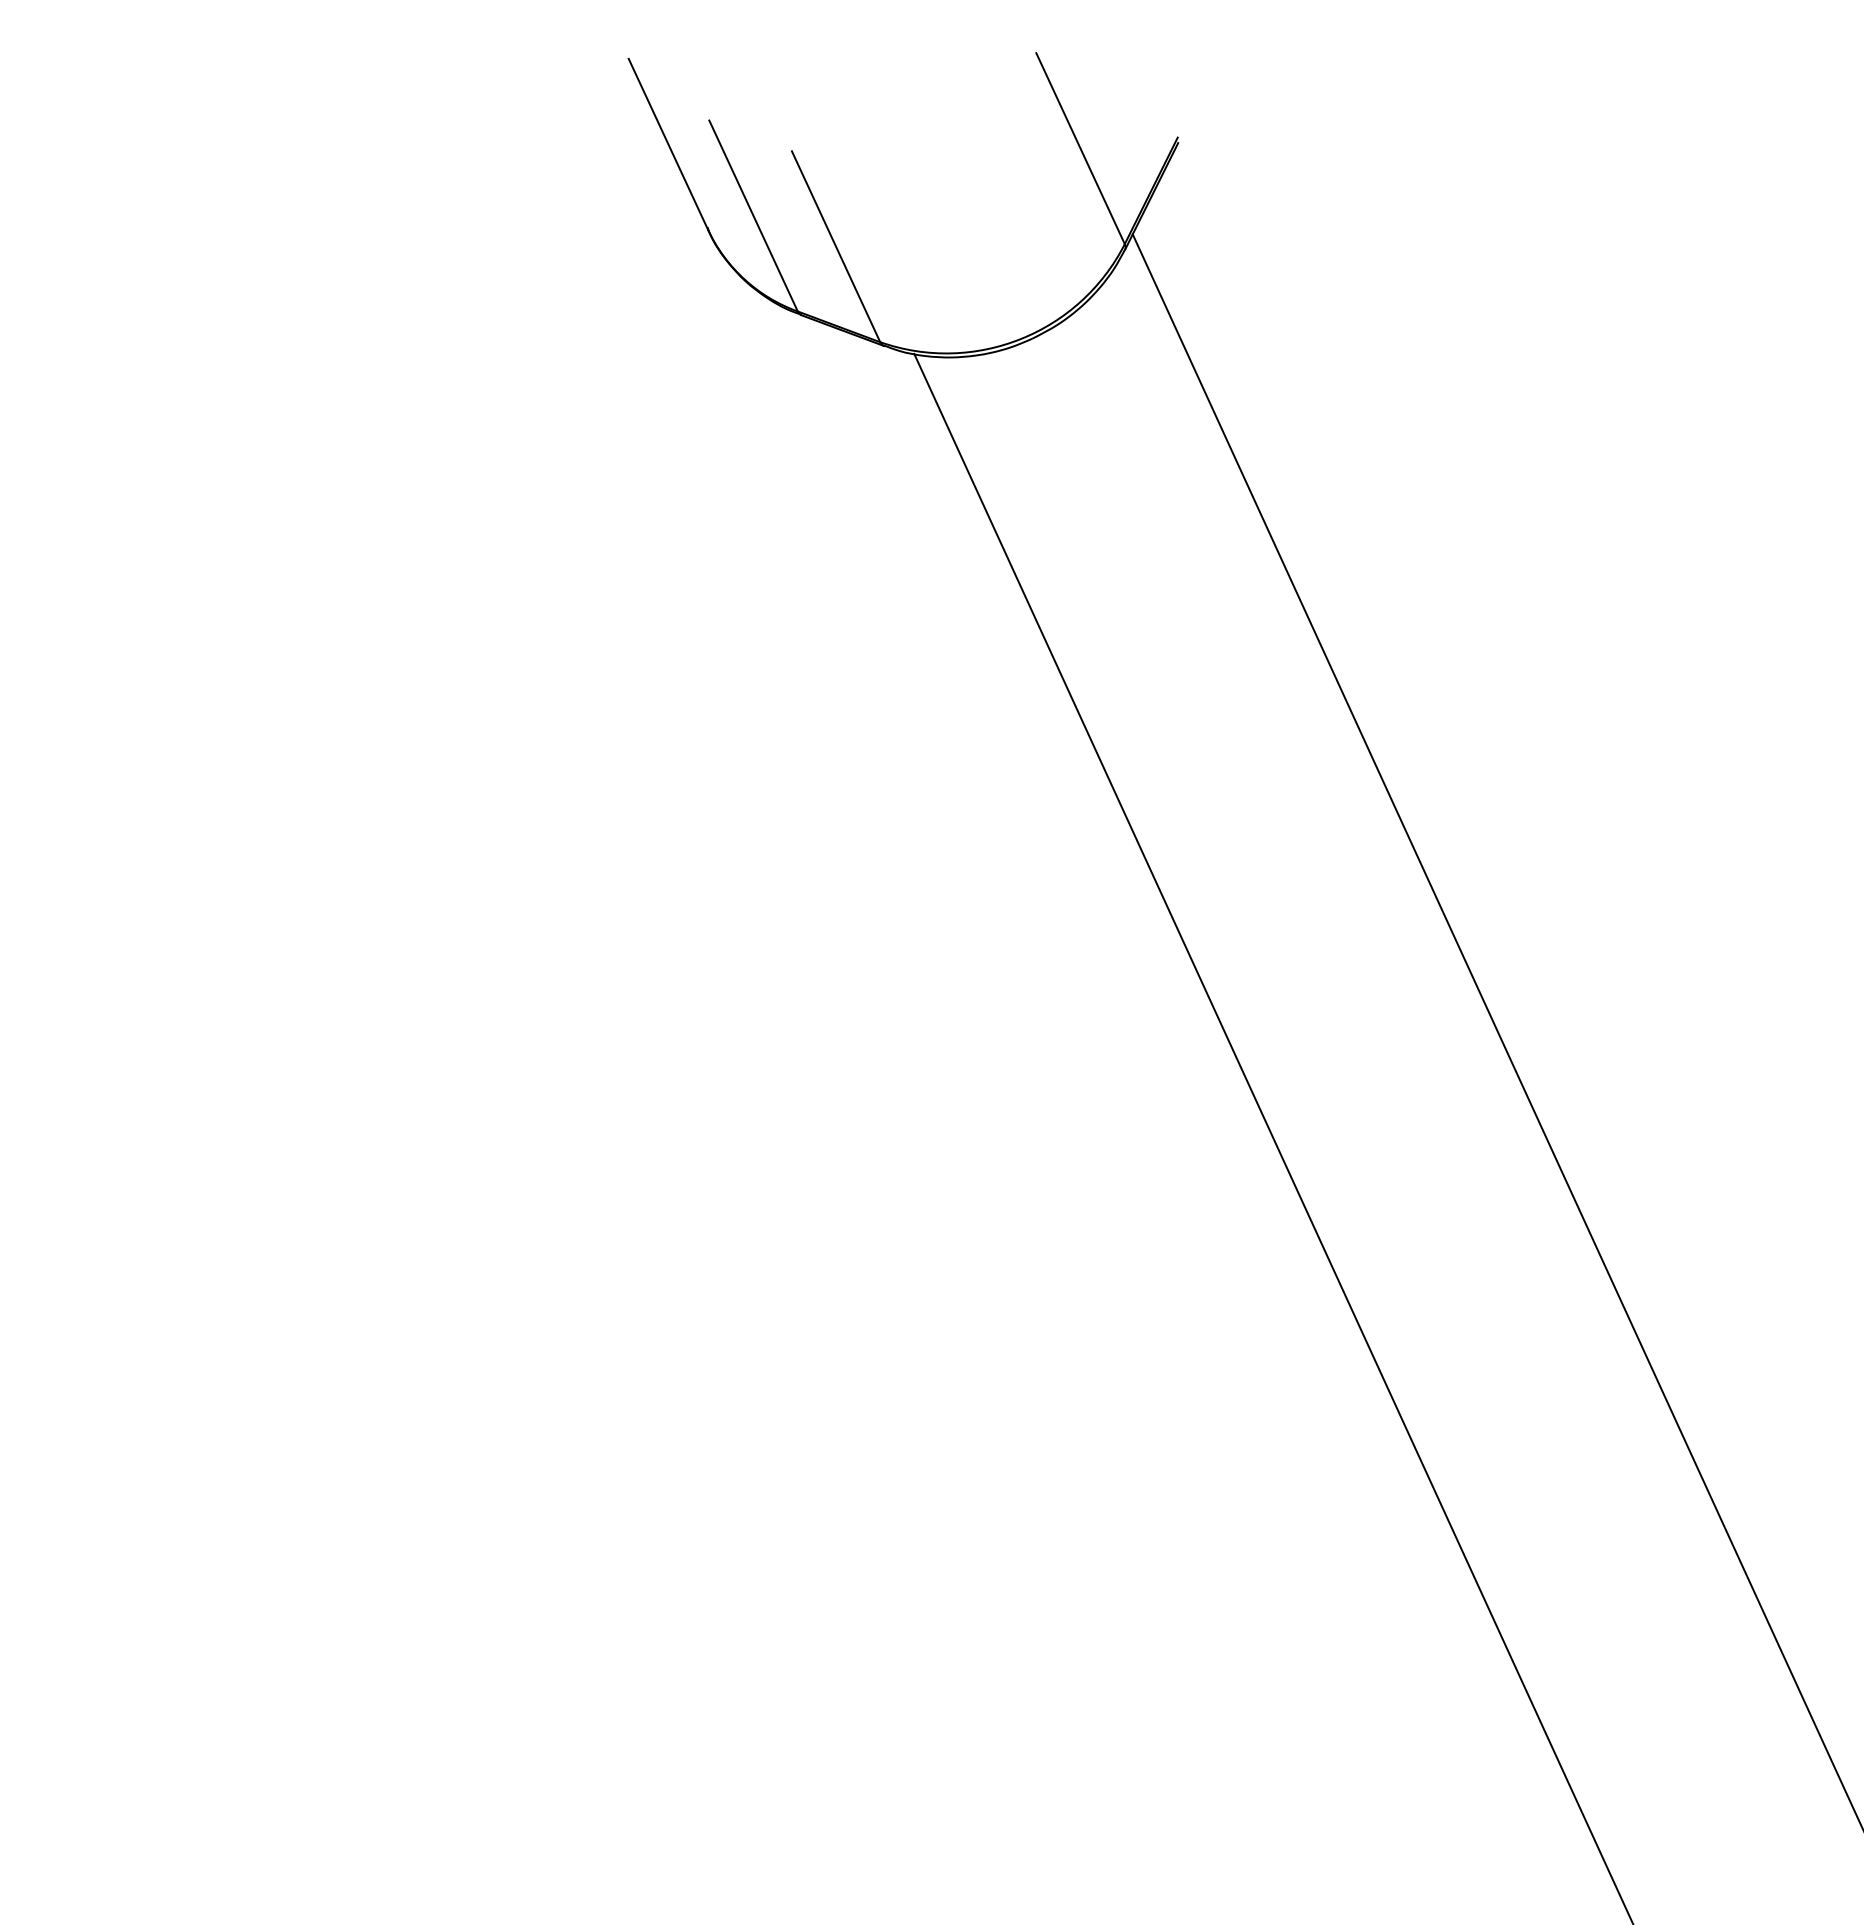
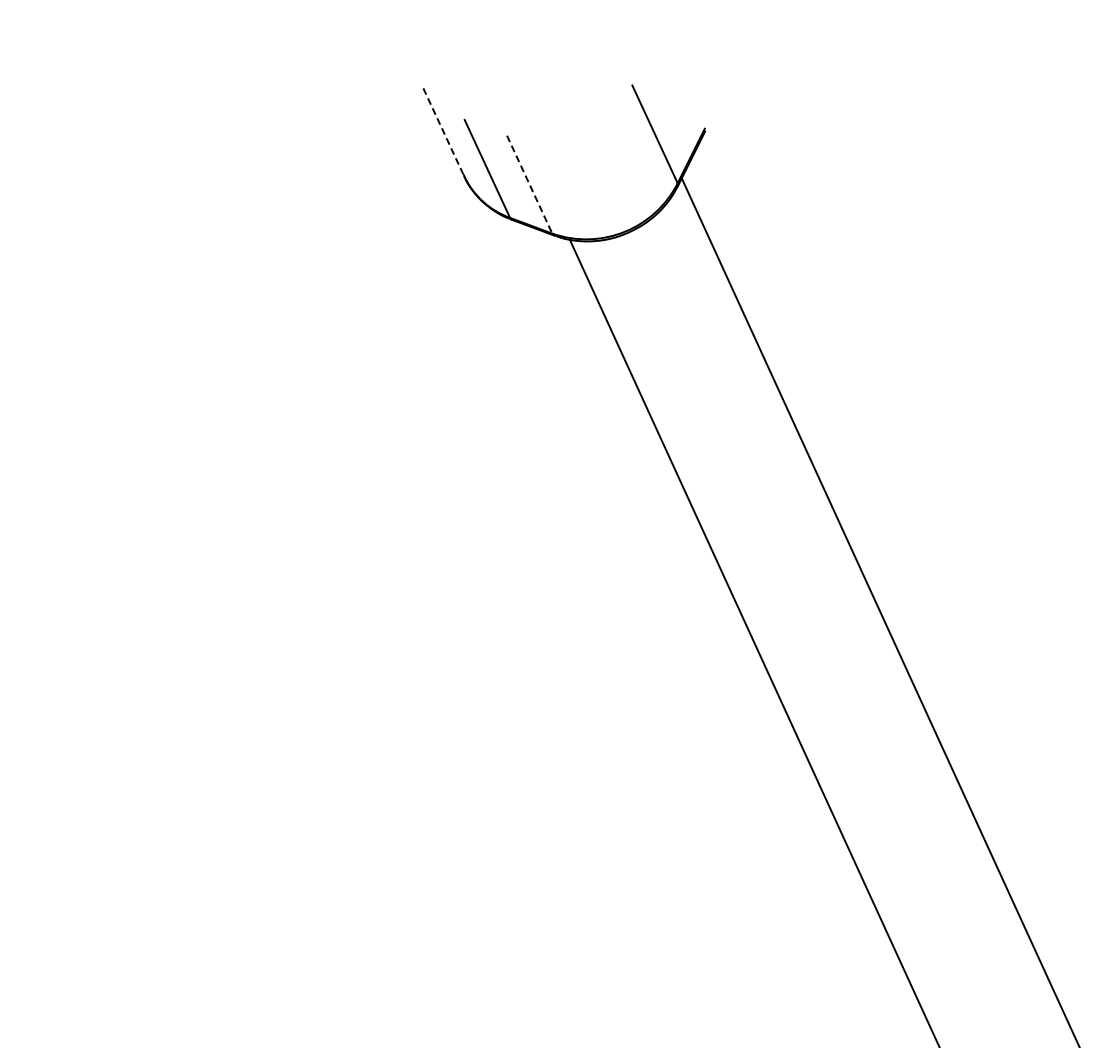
line: (667, 144) -> (443, 132), solid -> dashed
line: (835, 246) -> (529, 184), solid -> dashed

